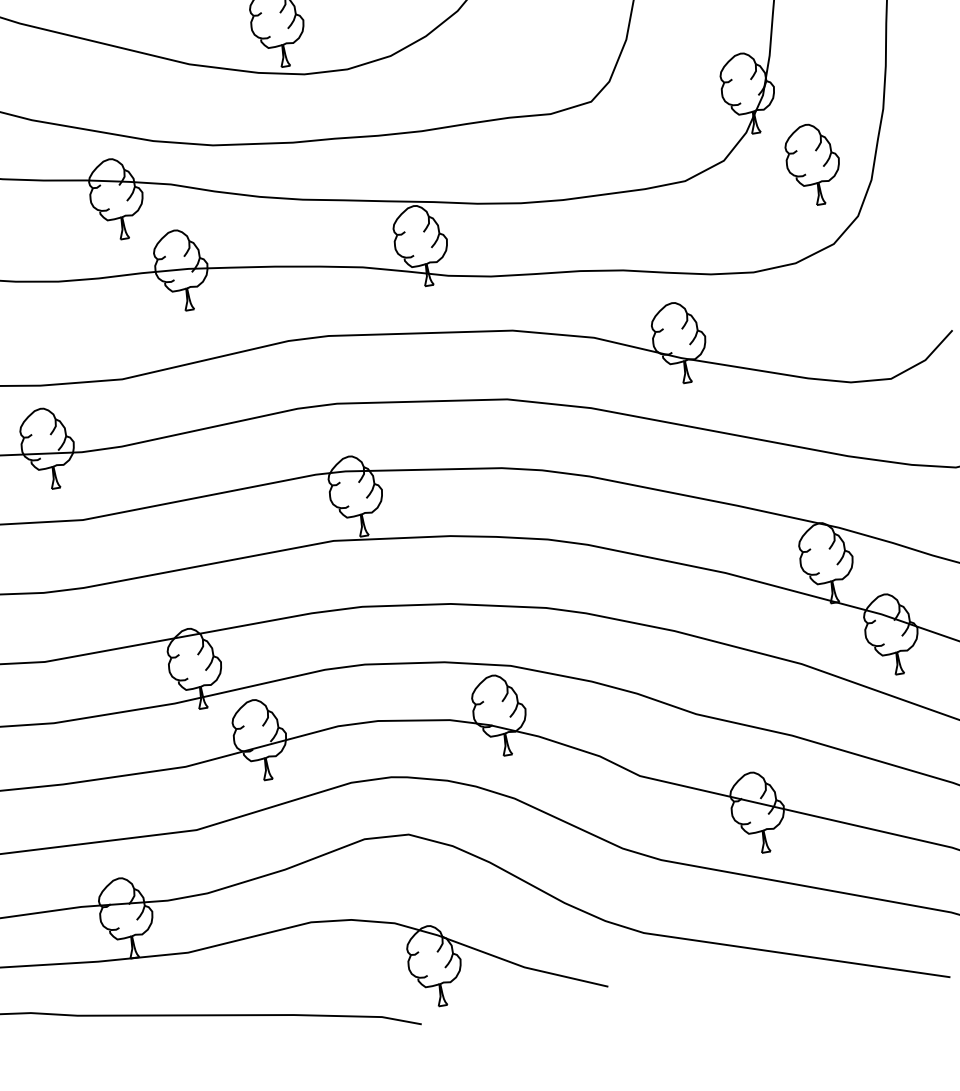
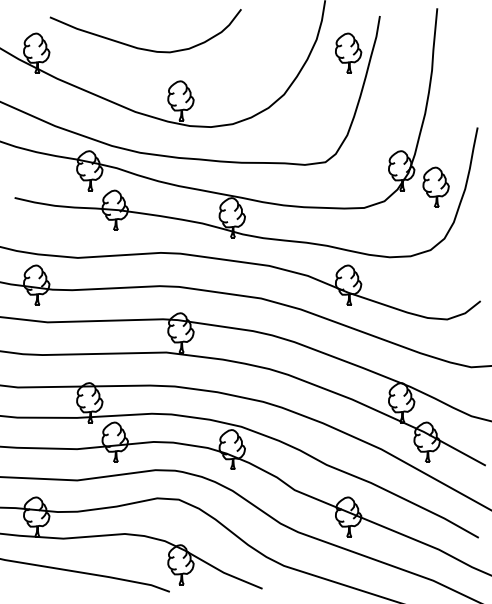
part: (811, 163) -> (435, 186), moved

